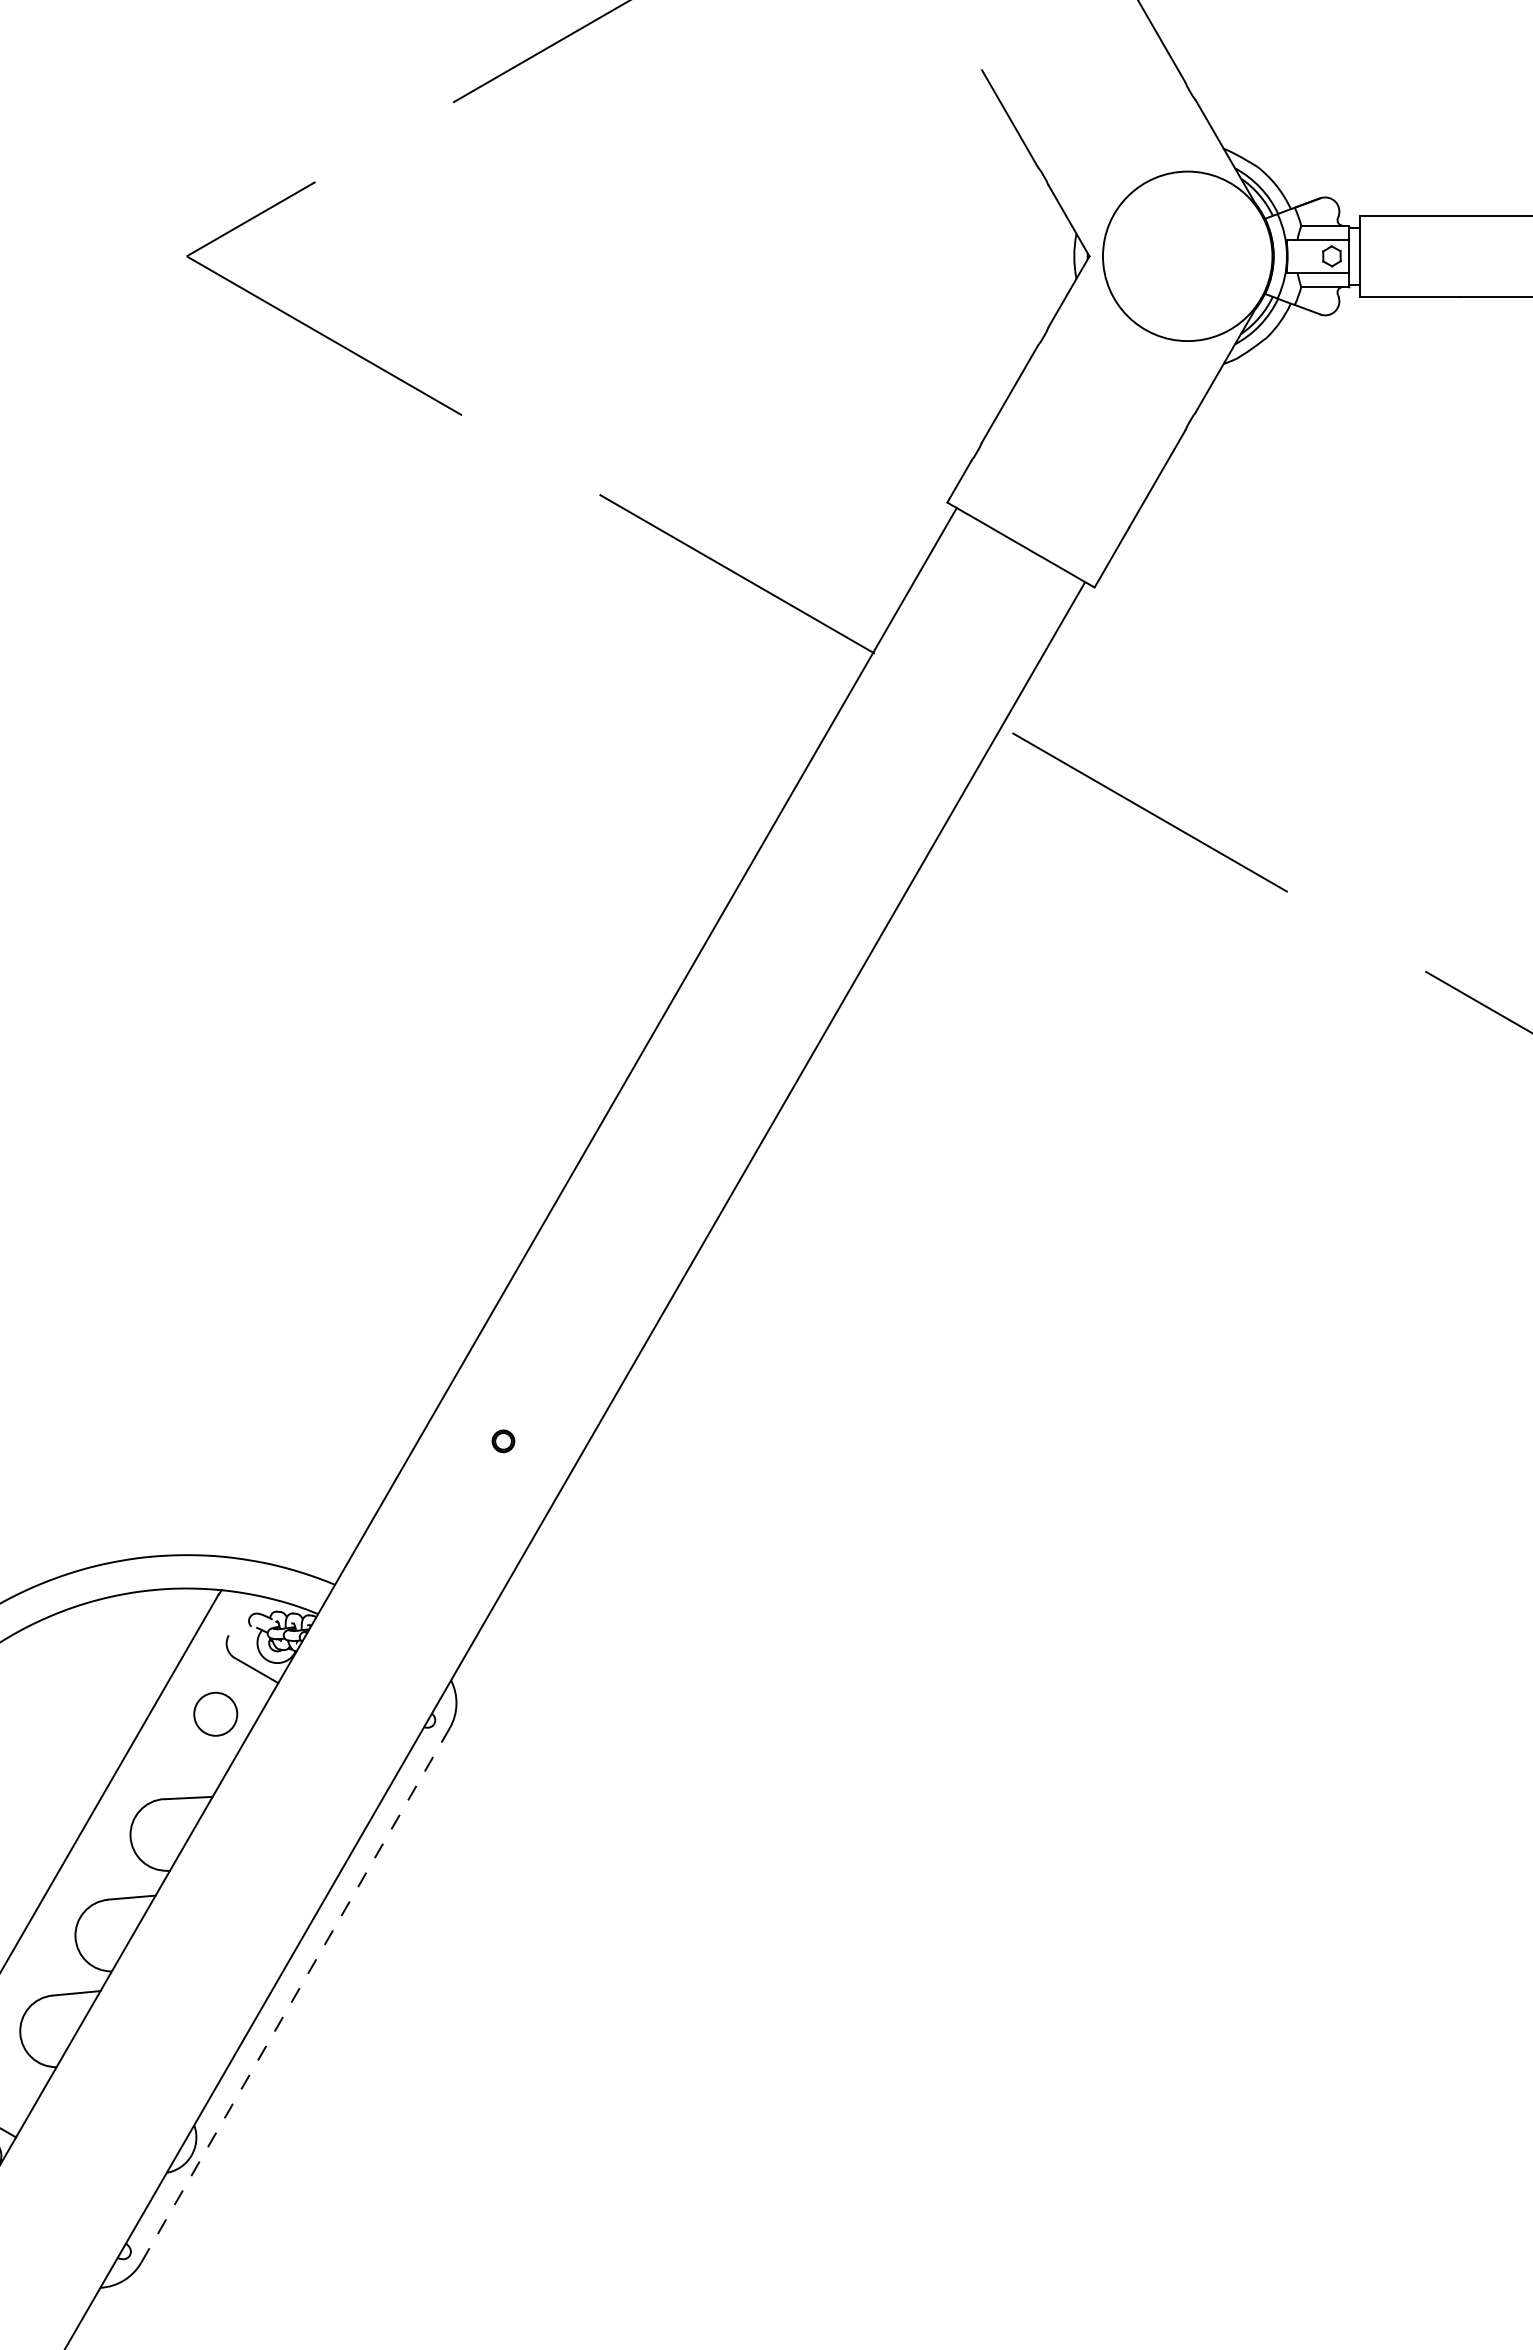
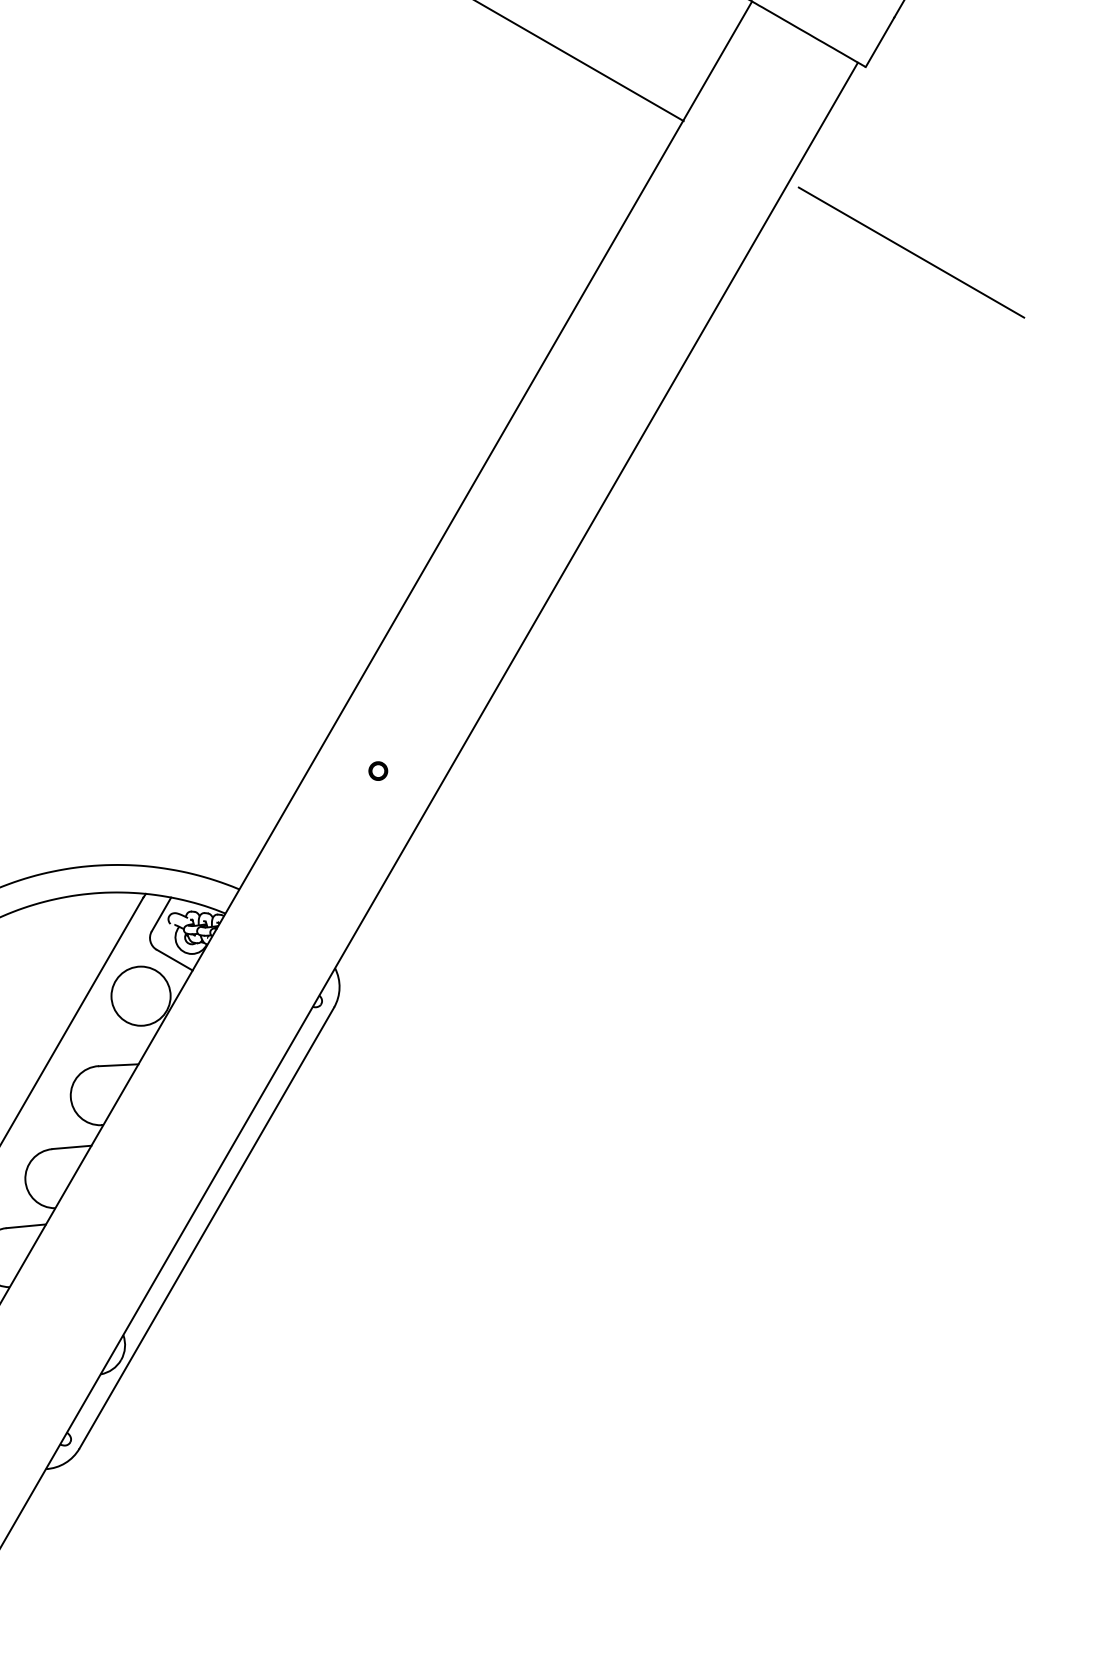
line: (240, 1614) -> (161, 913), added
circle: (215, 1714) -> (140, 996), size x1.67
line: (295, 1995) -> (206, 1228), dashed -> solid

